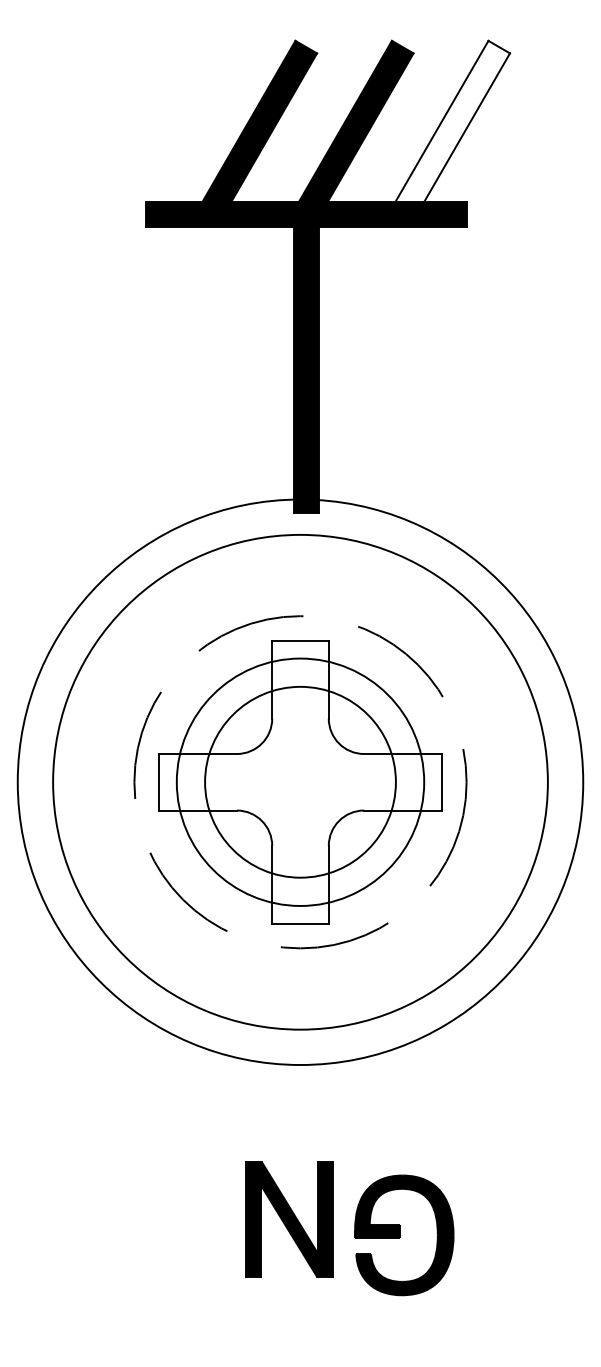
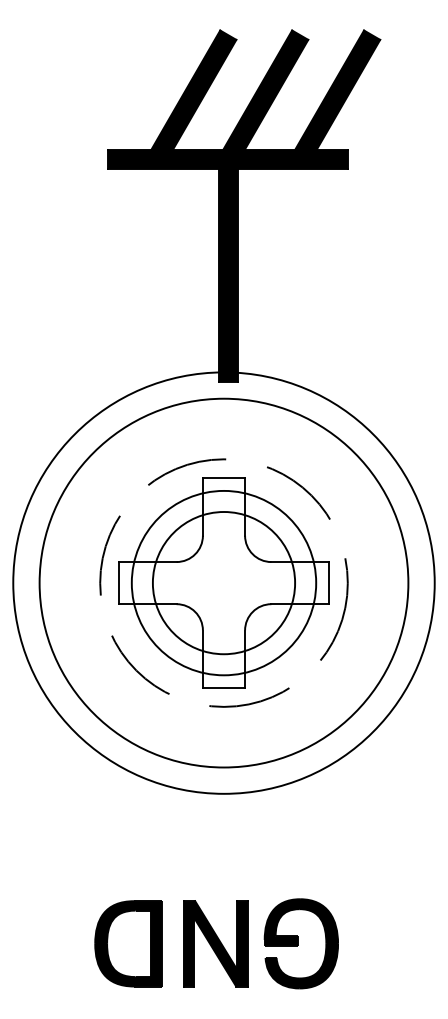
fill: (451, 130) -> (336, 97), added
part: (289, 1218) -> (215, 943), moved
part: (403, 1234) -> (300, 943), moved
part: (172, 1265) -> (128, 943), added

